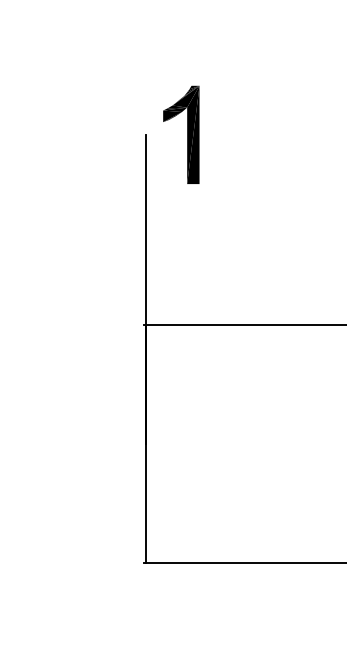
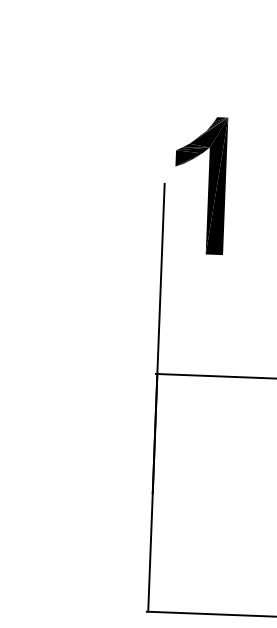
part: (181, 134) -> (200, 184), size x1.4

